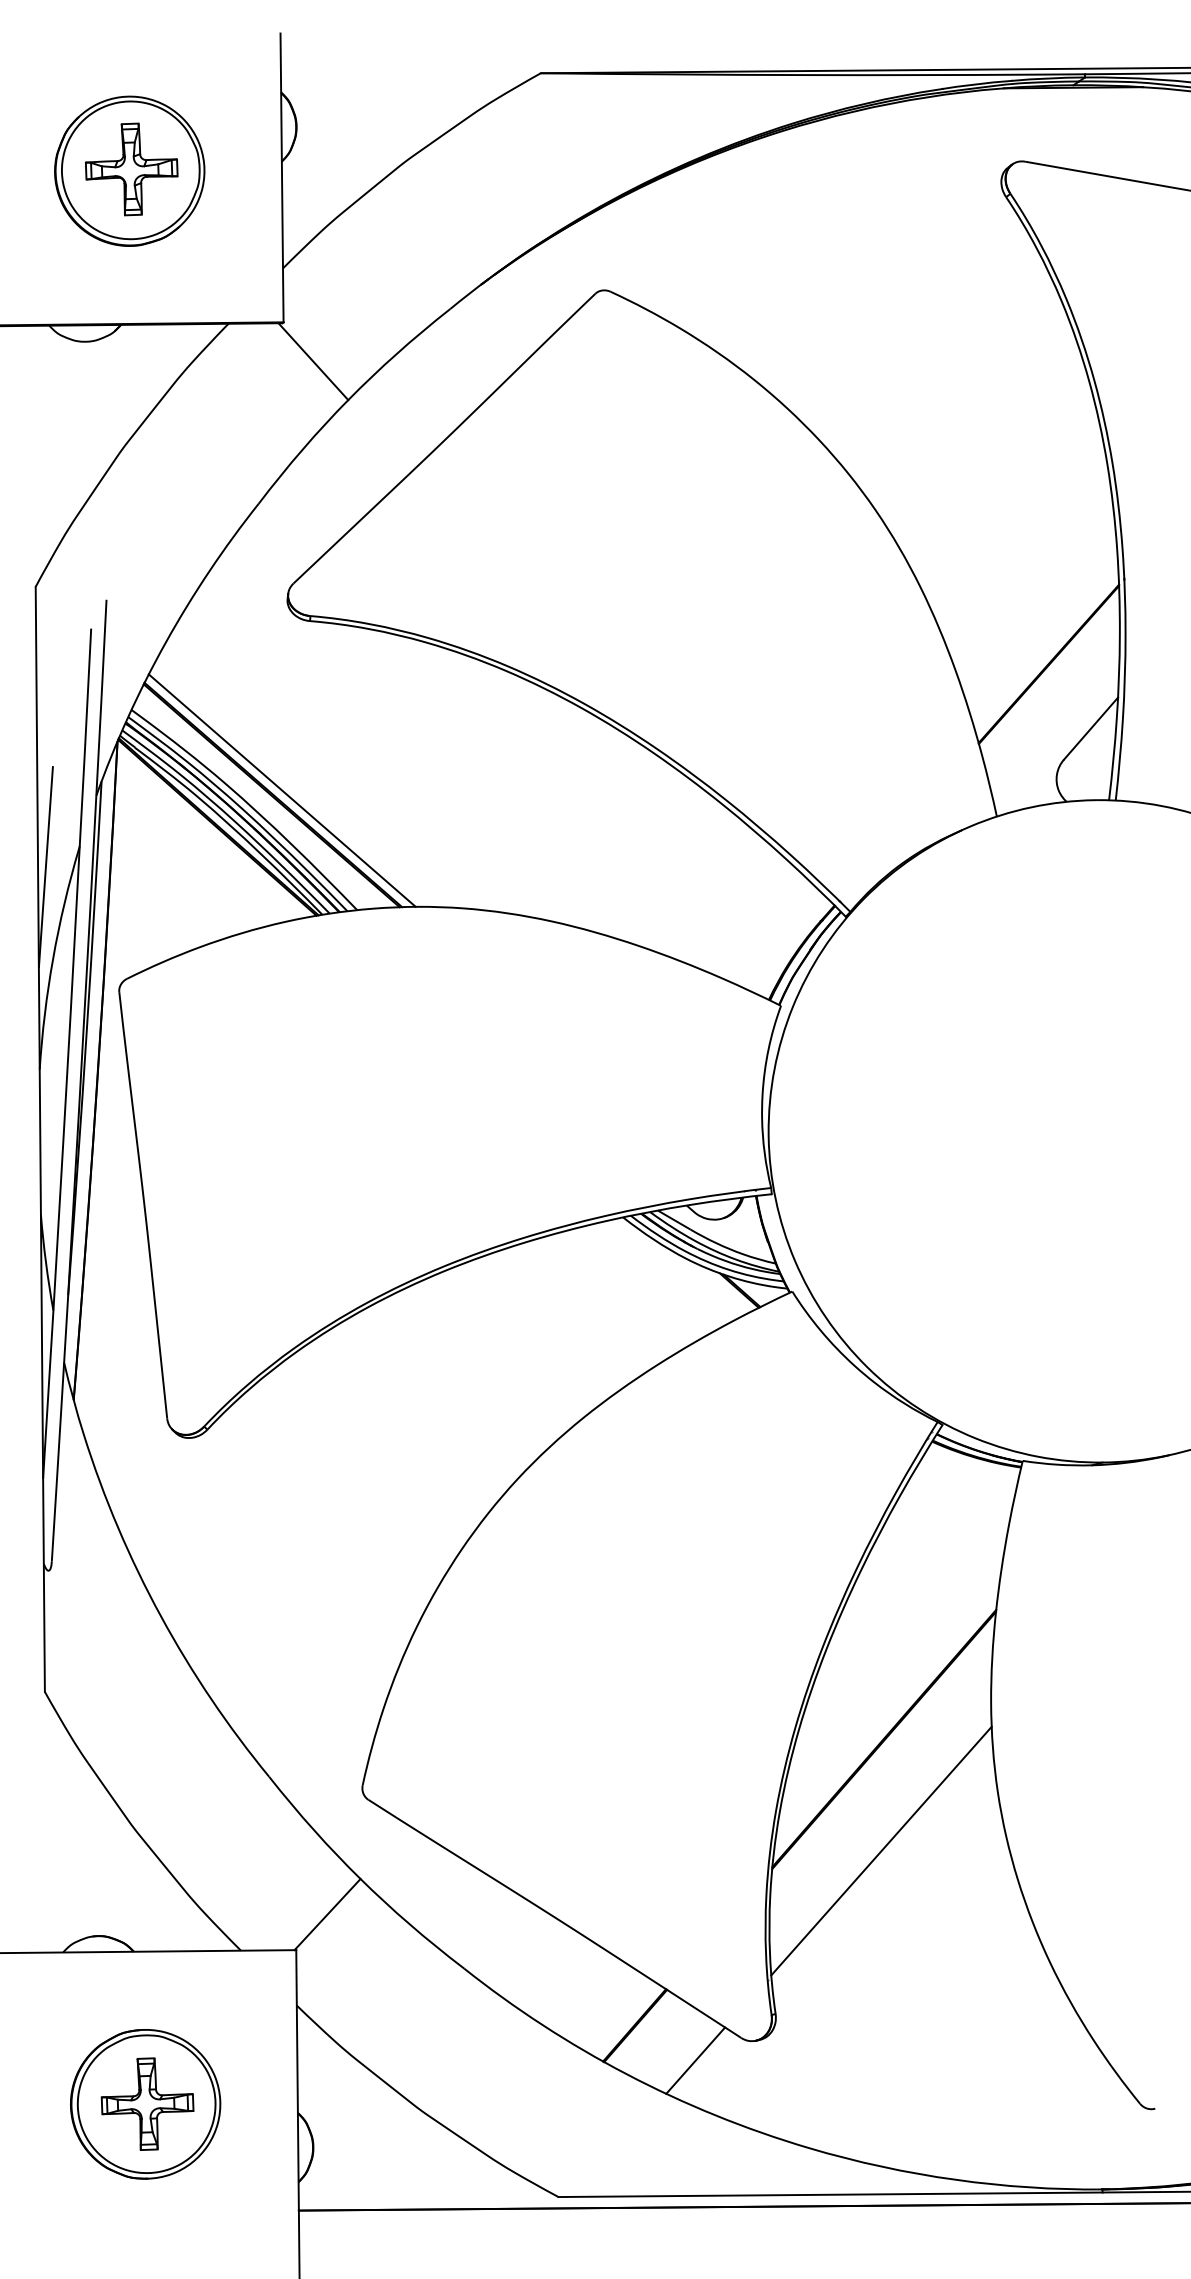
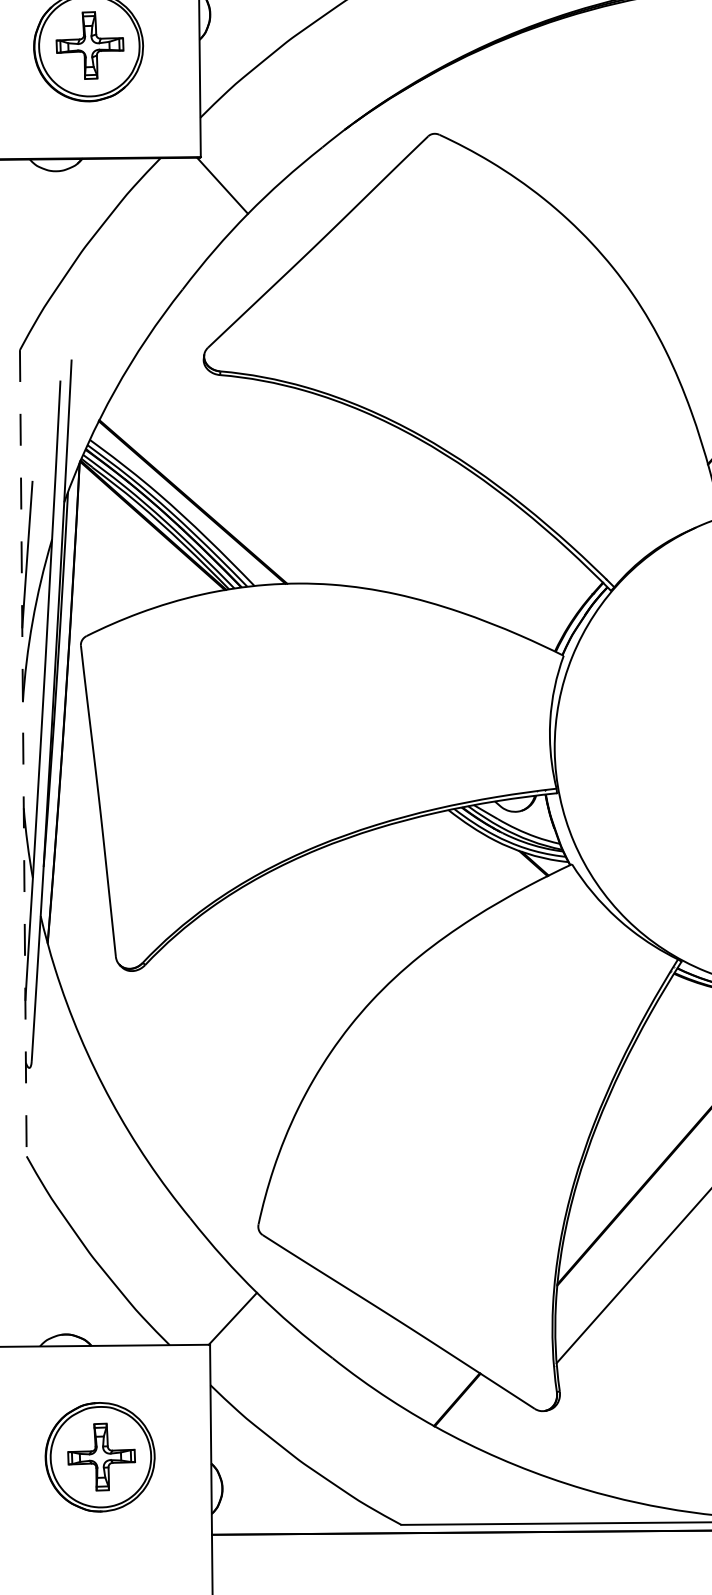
line: (281, 790) -> (199, 498), removed
line: (40, 1139) -> (23, 753), solid -> dashed
line: (695, 2060) -> (501, 1425), removed

